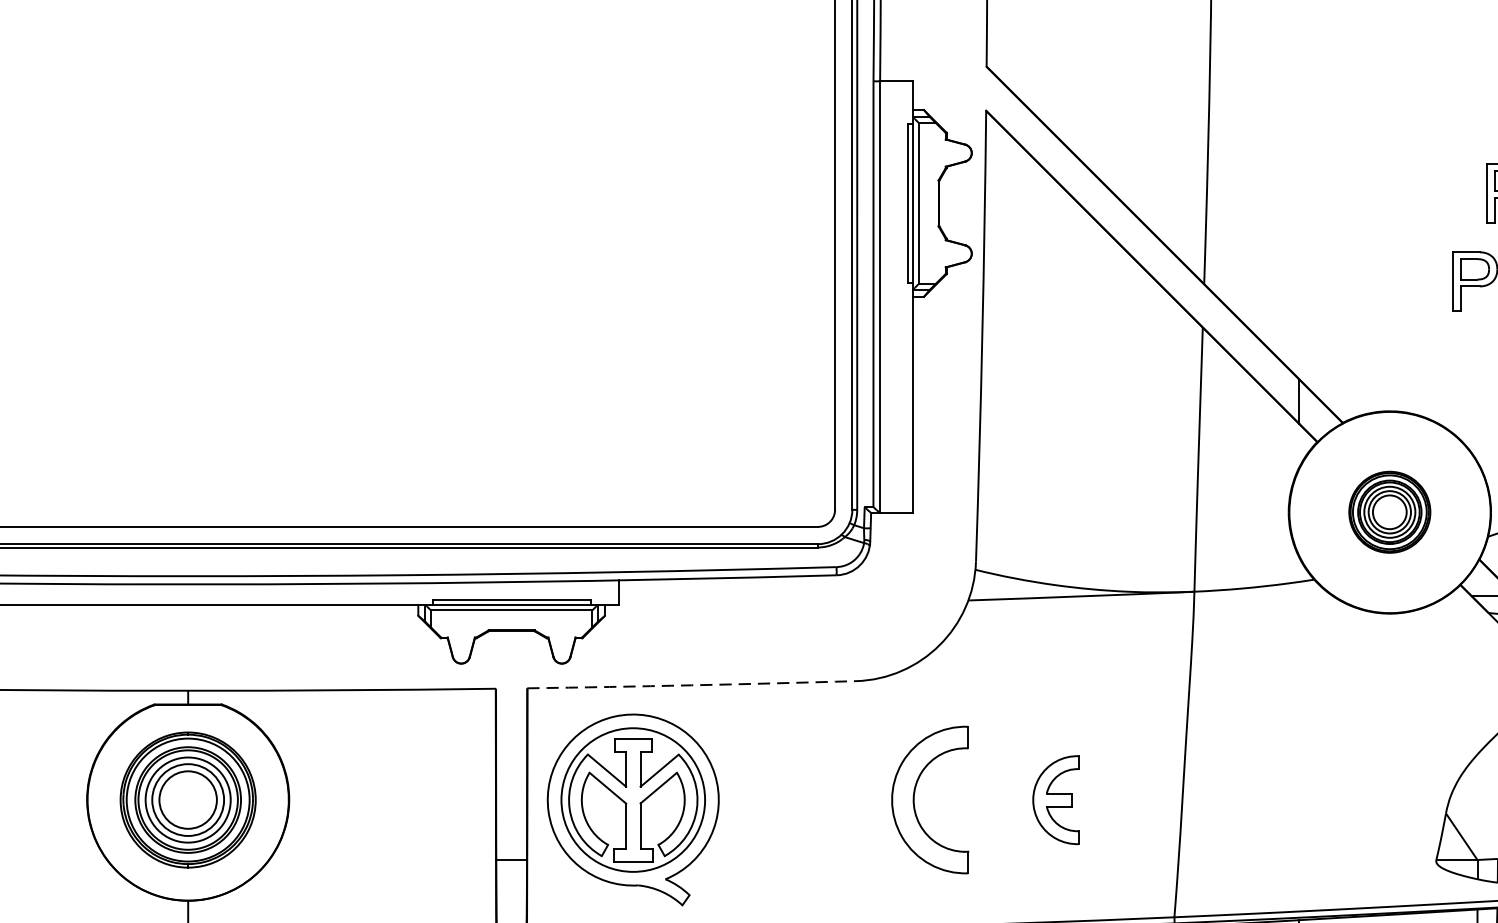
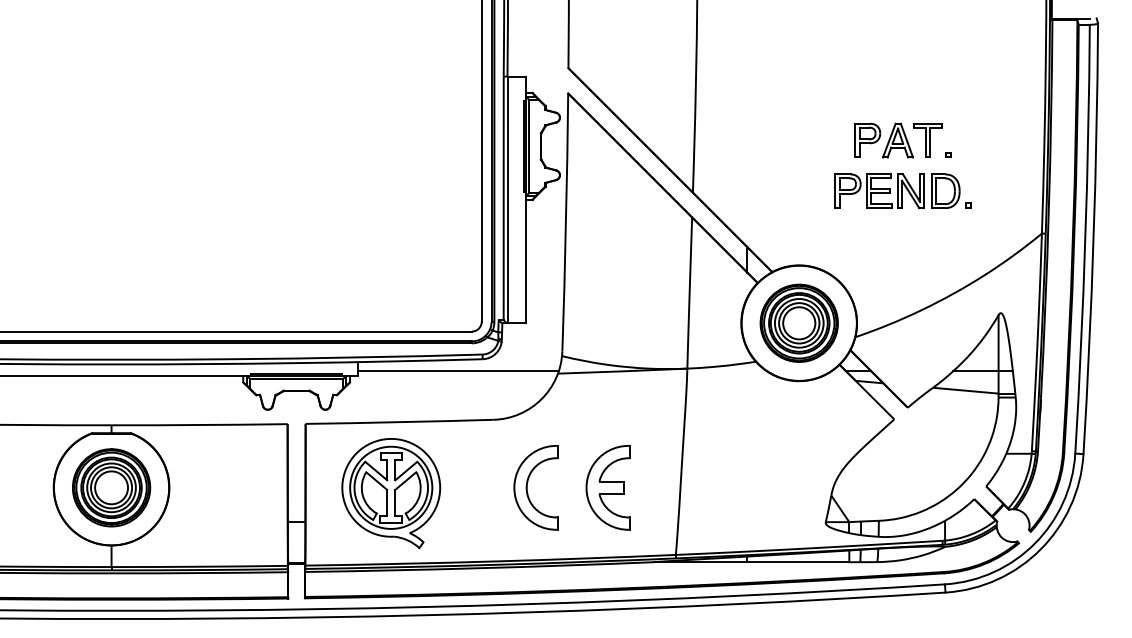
part: (1388, 511) -> (798, 322), size x1.67
line: (794, 596) -> (458, 371), added
arc: (691, 685) -> (399, 422), dashed -> solid
part: (1054, 799) -> (607, 487), size x1.67
part: (633, 809) -> (391, 493), moved

